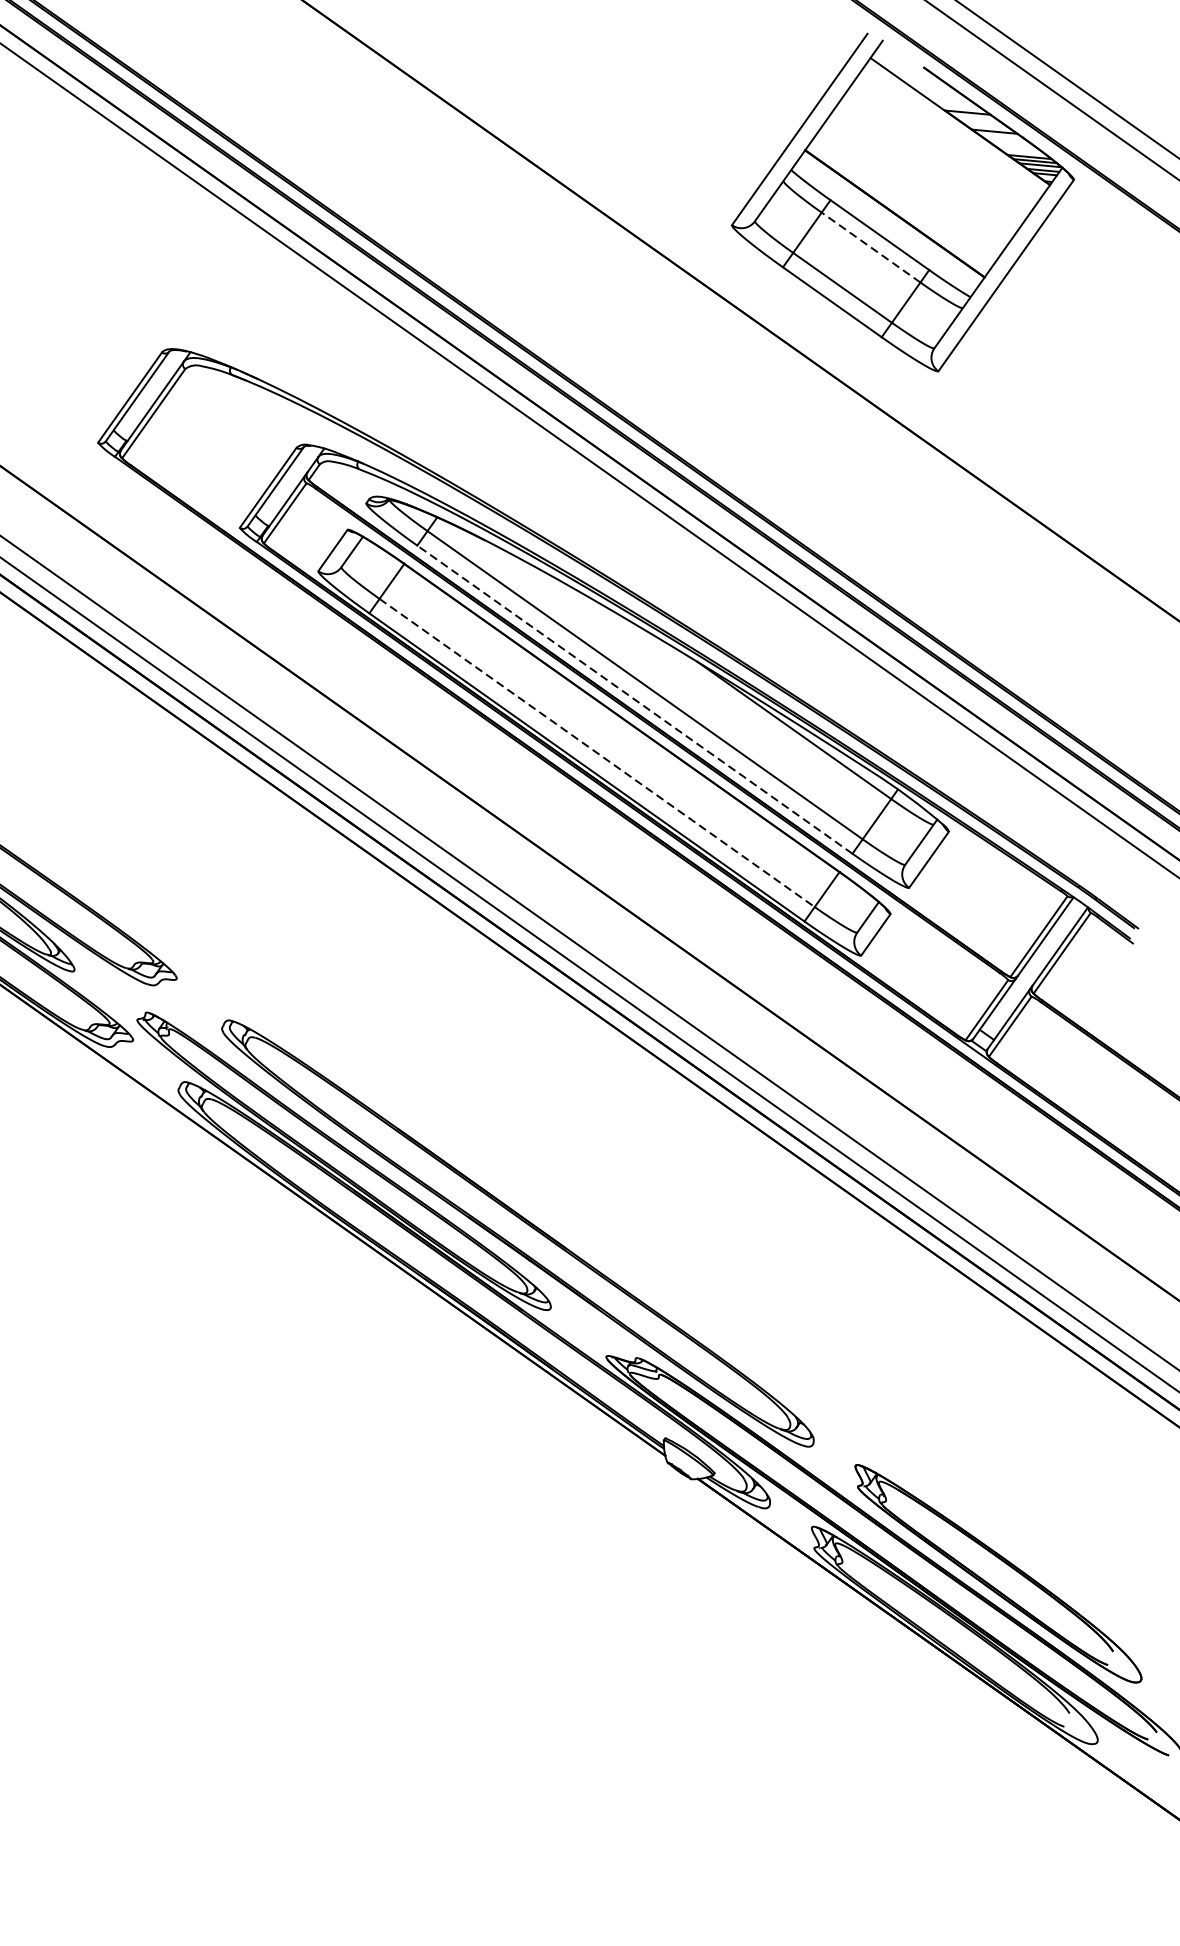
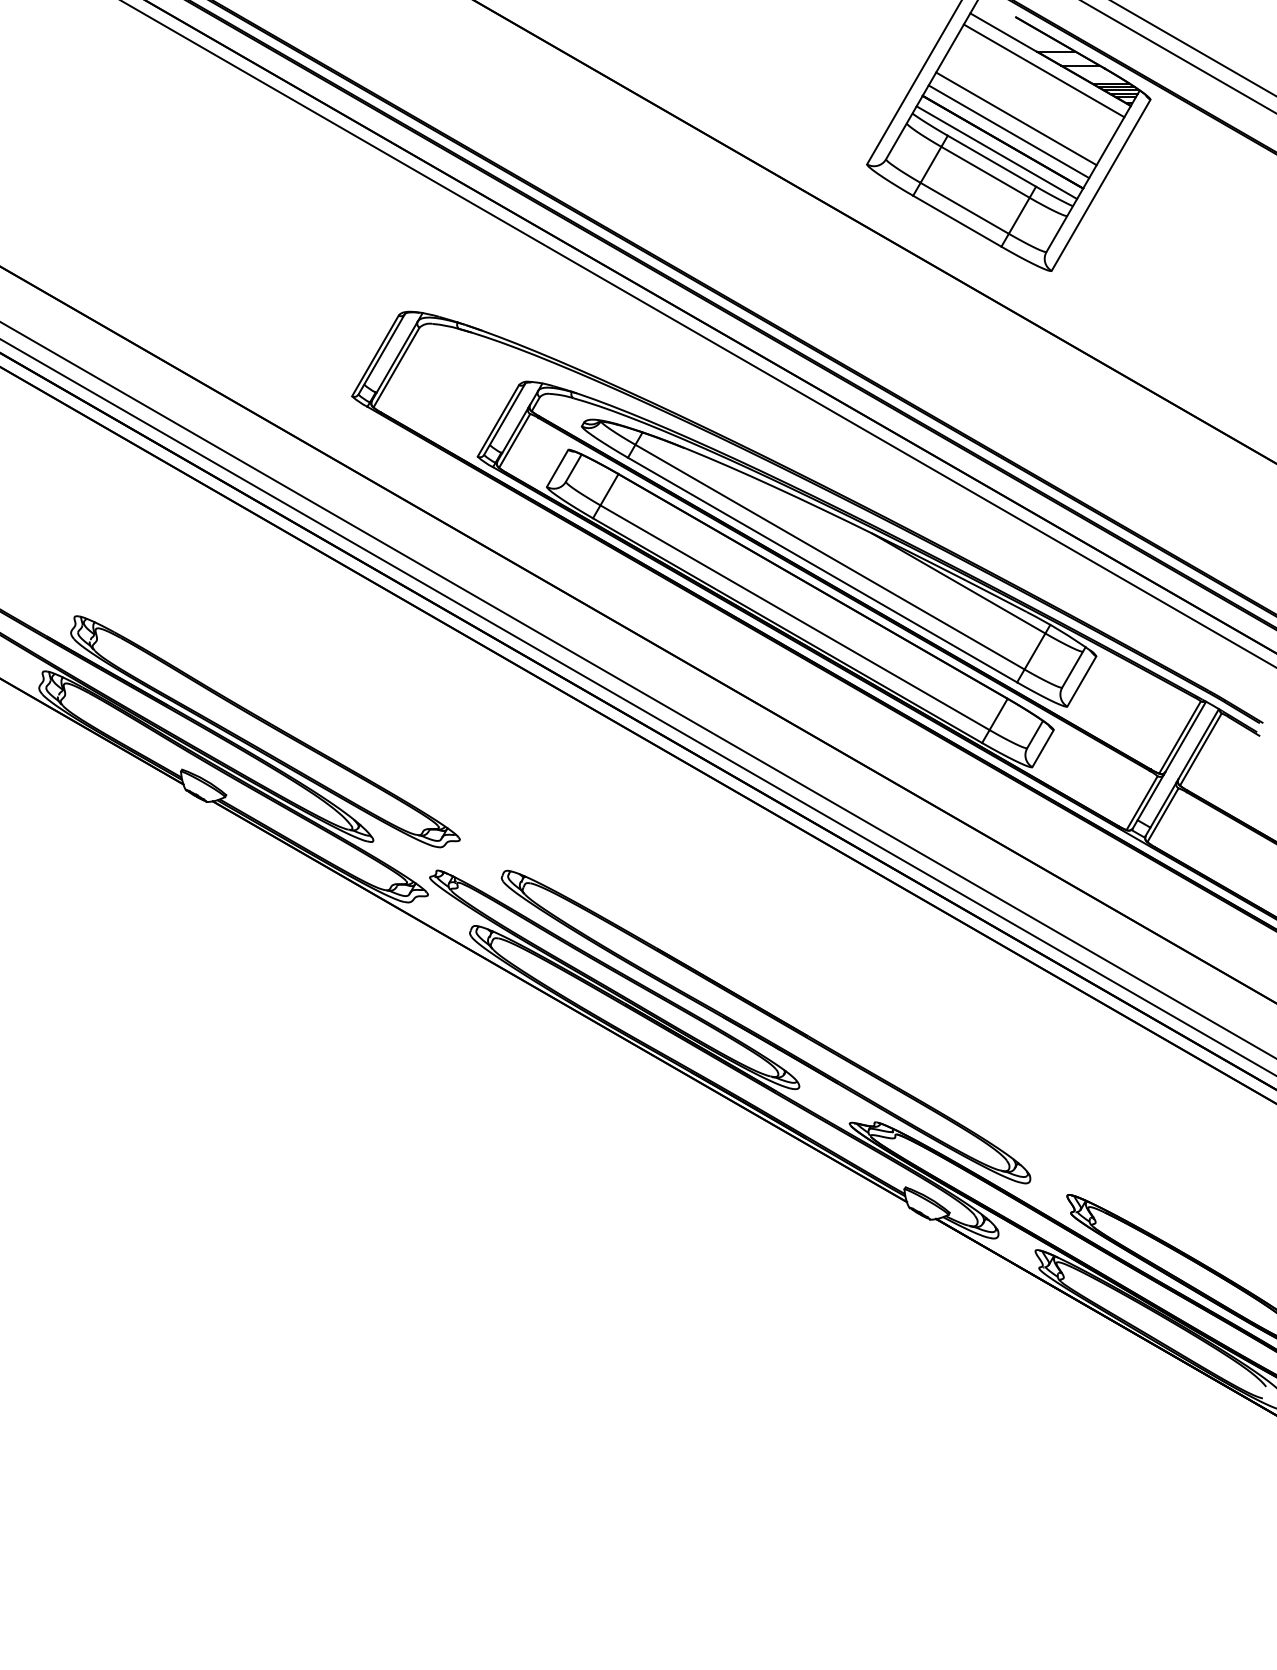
line: (950, 133) -> (1043, 70), added
line: (913, 187) -> (1016, 118), added
line: (902, 201) -> (1008, 131), added
line: (886, 225) -> (996, 152), added
line: (871, 247) -> (985, 172), dashed -> solid
line: (634, 700) -> (822, 570), dashed -> solid
line: (597, 752) -> (795, 617), dashed -> solid

